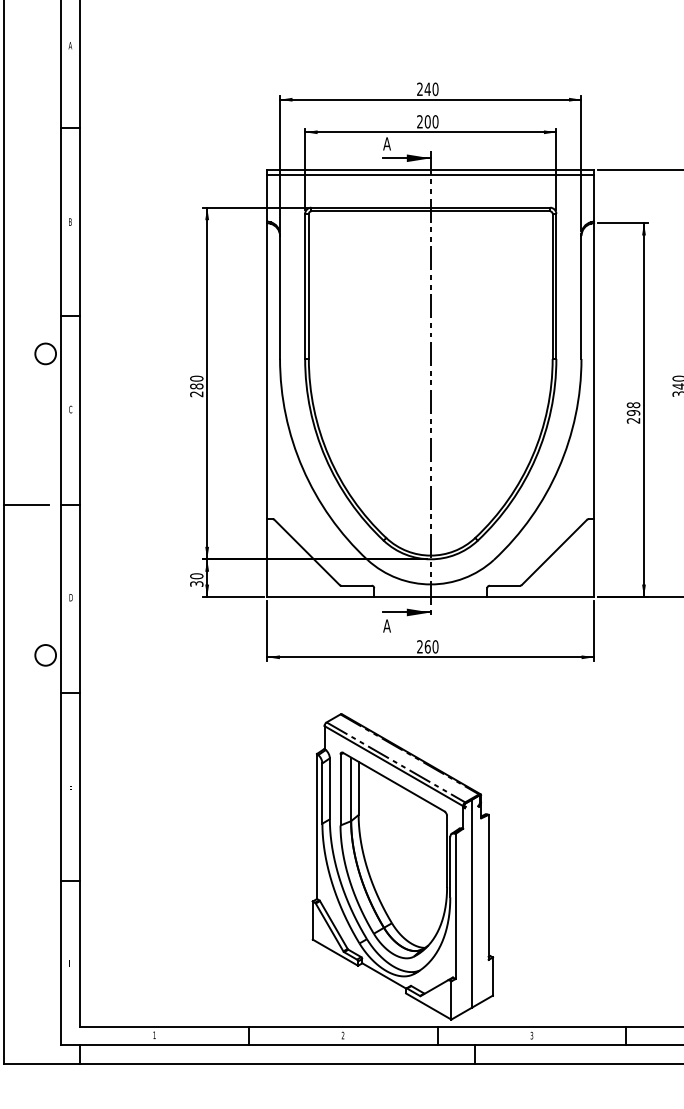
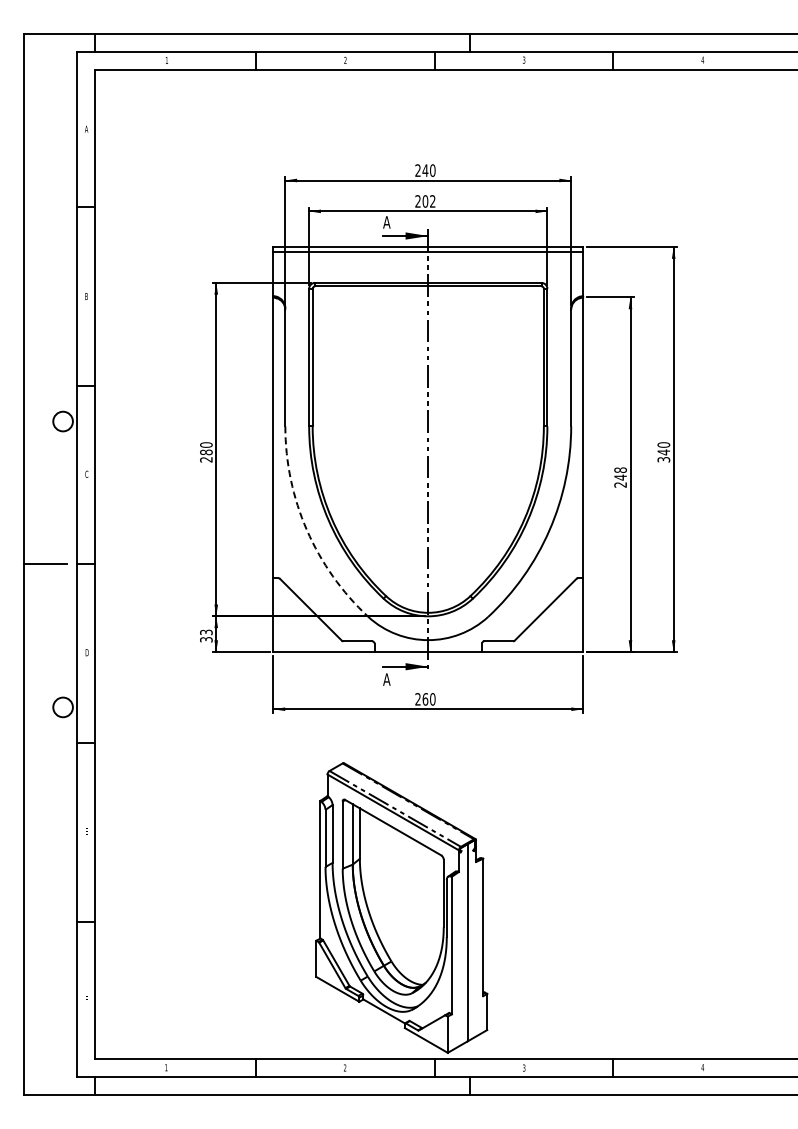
text: (435, 121) -> (432, 201), 200 -> 202
text: (633, 412) -> (620, 477), 298 -> 248
arc: (302, 468) -> (306, 530), solid -> dashed
text: (196, 576) -> (206, 632), 30 -> 33

